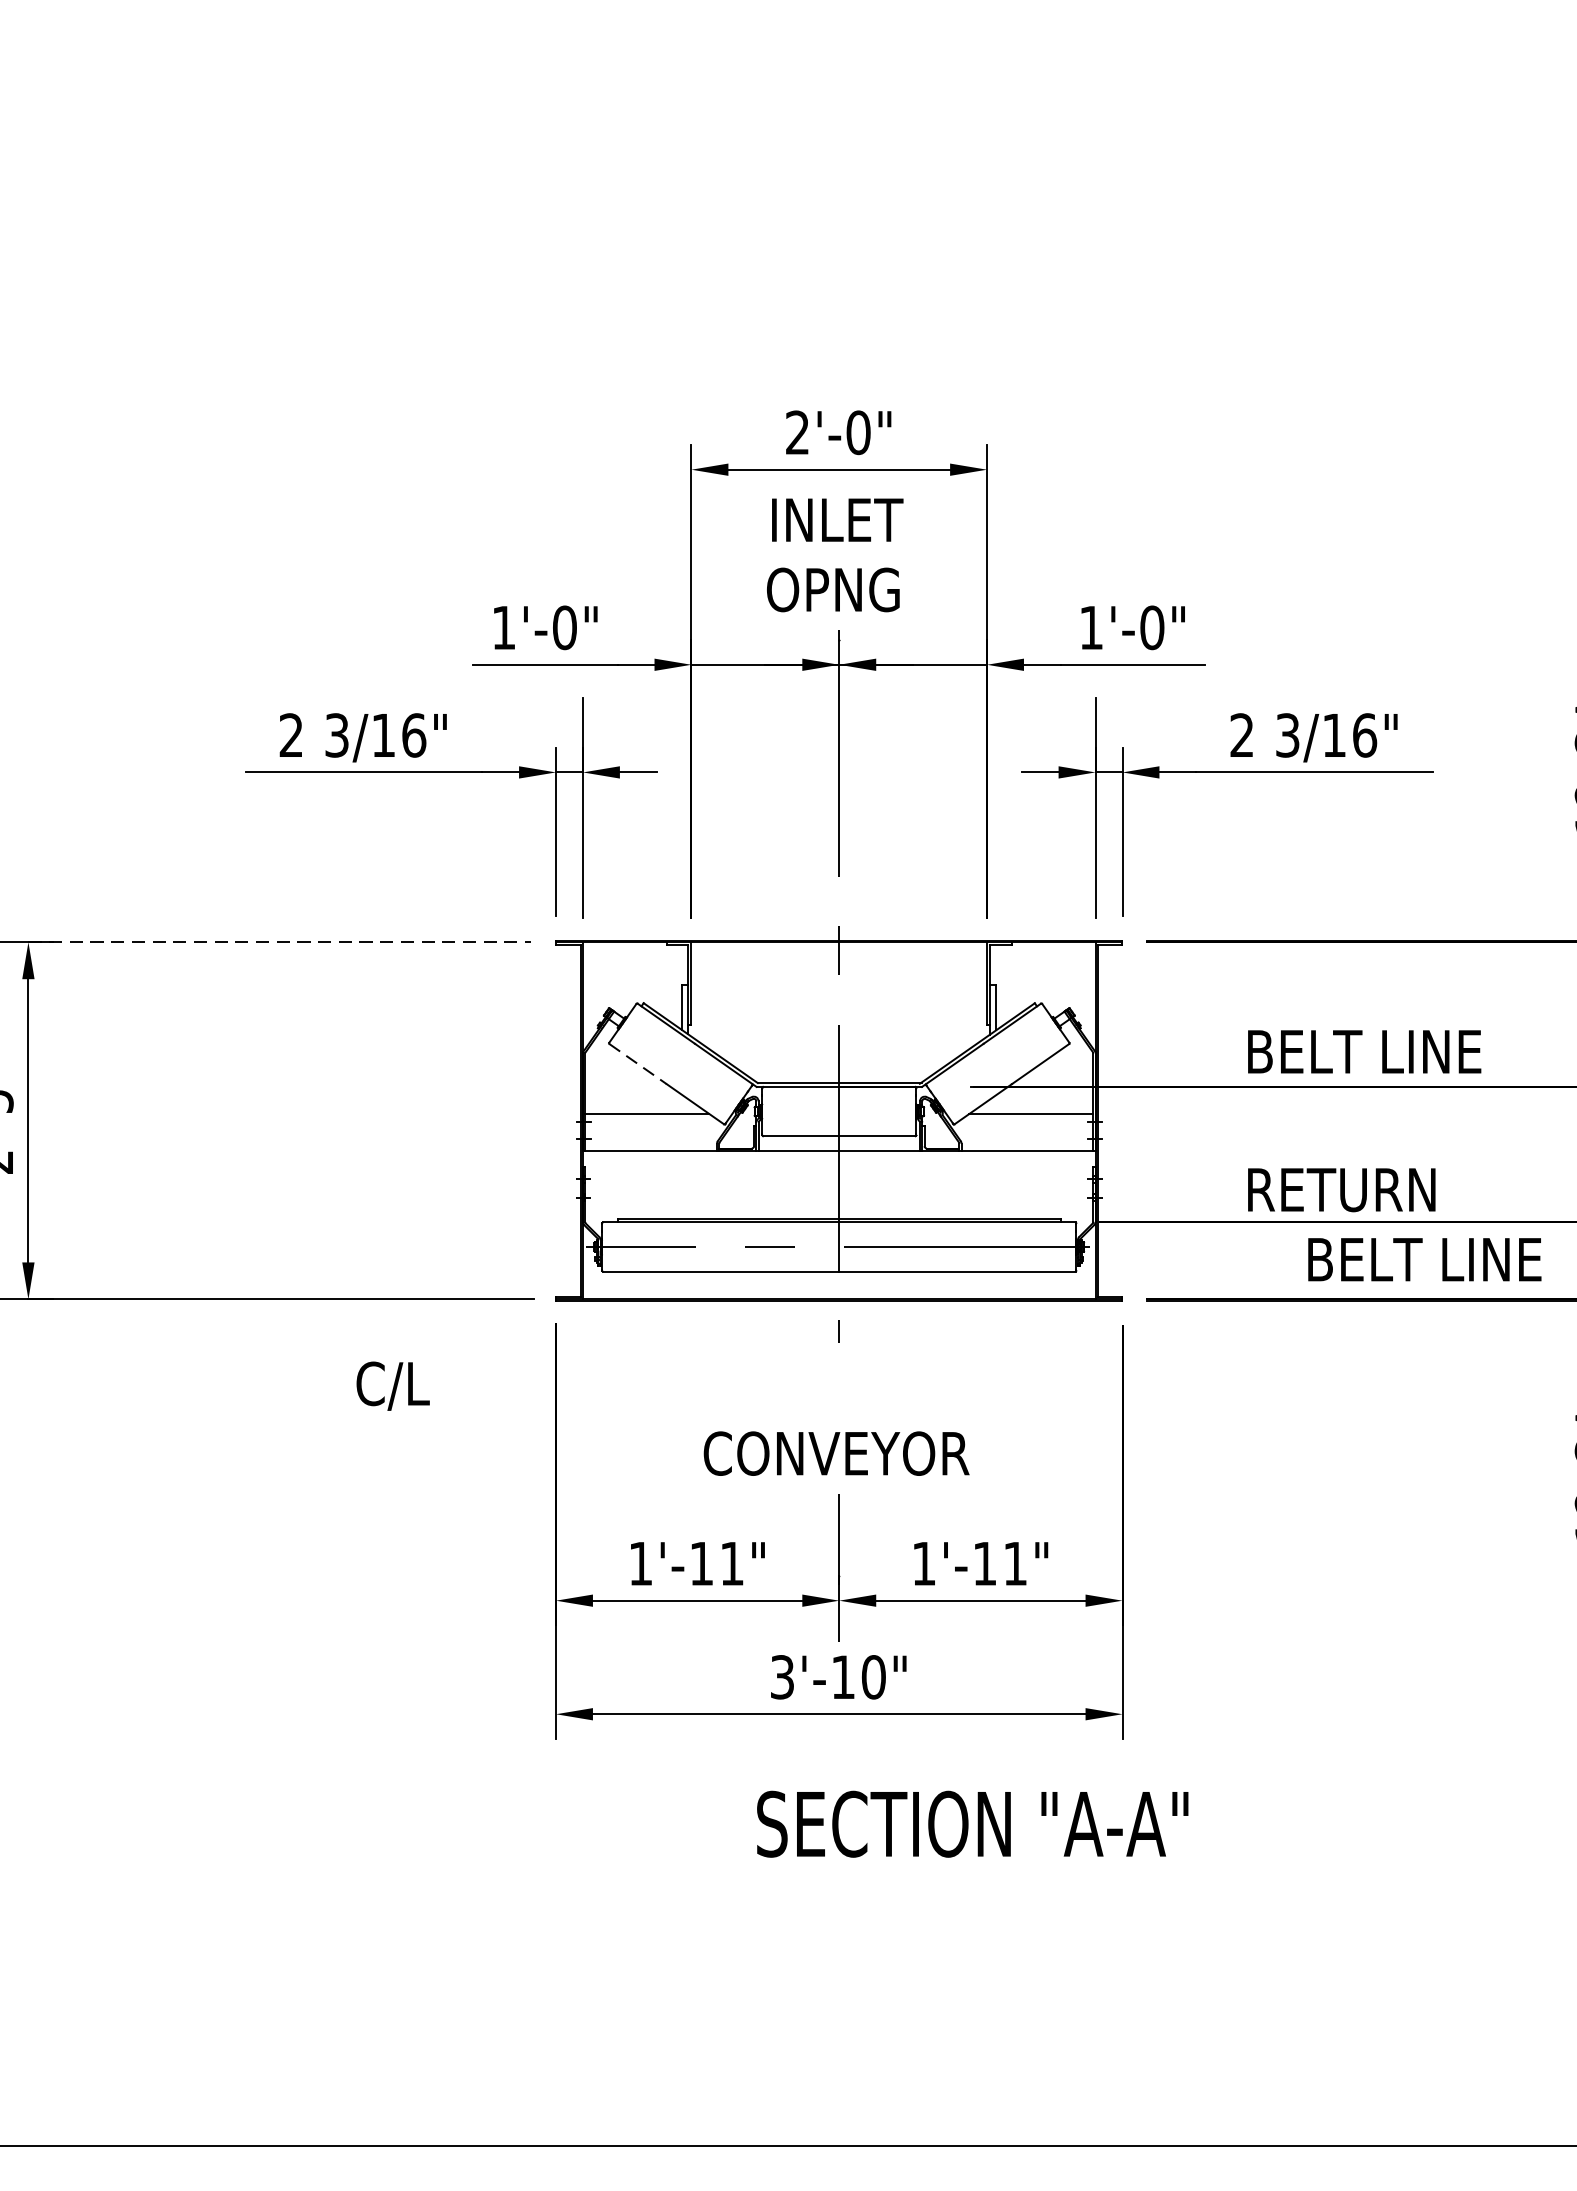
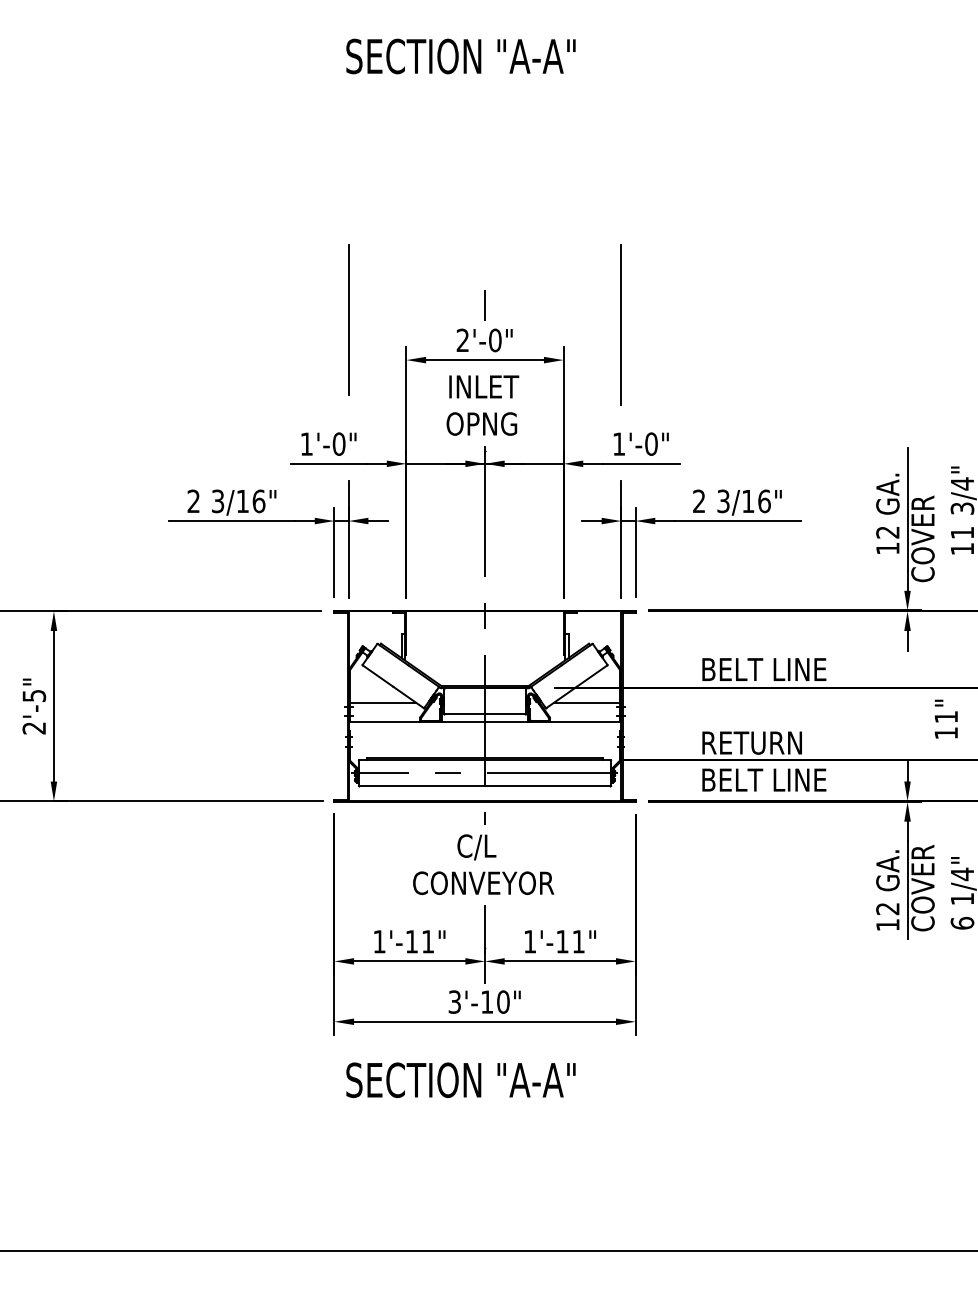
line: (840, 366) -> (485, 305), added
line: (582, 393) -> (348, 319), added
line: (1095, 402) -> (621, 324), added
line: (279, 942) -> (187, 611), dashed -> solid
line: (638, 1064) -> (378, 676), dashed -> solid
text: (1425, 1258) -> (764, 779), moved
text: (392, 1386) -> (476, 847), moved
text: (971, 1822) -> (460, 1079), moved

